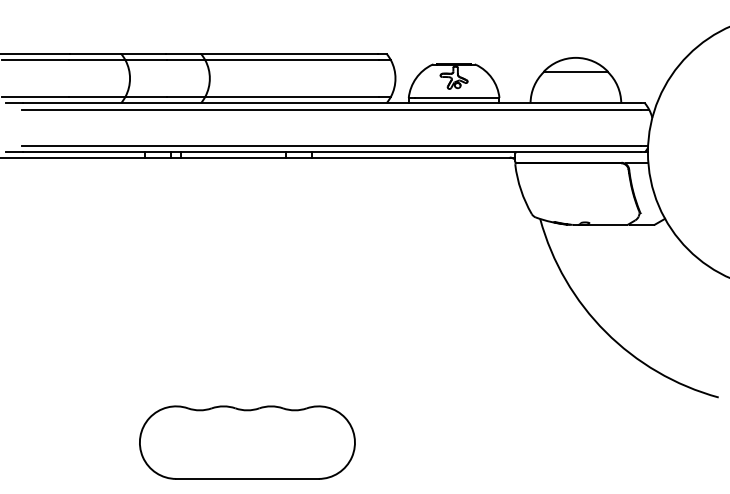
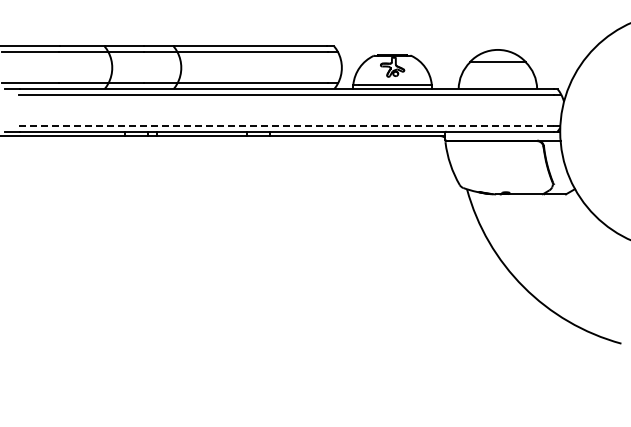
line: (330, 146) -> (285, 126), solid -> dashed
part: (247, 442) -> (213, 382), removed

